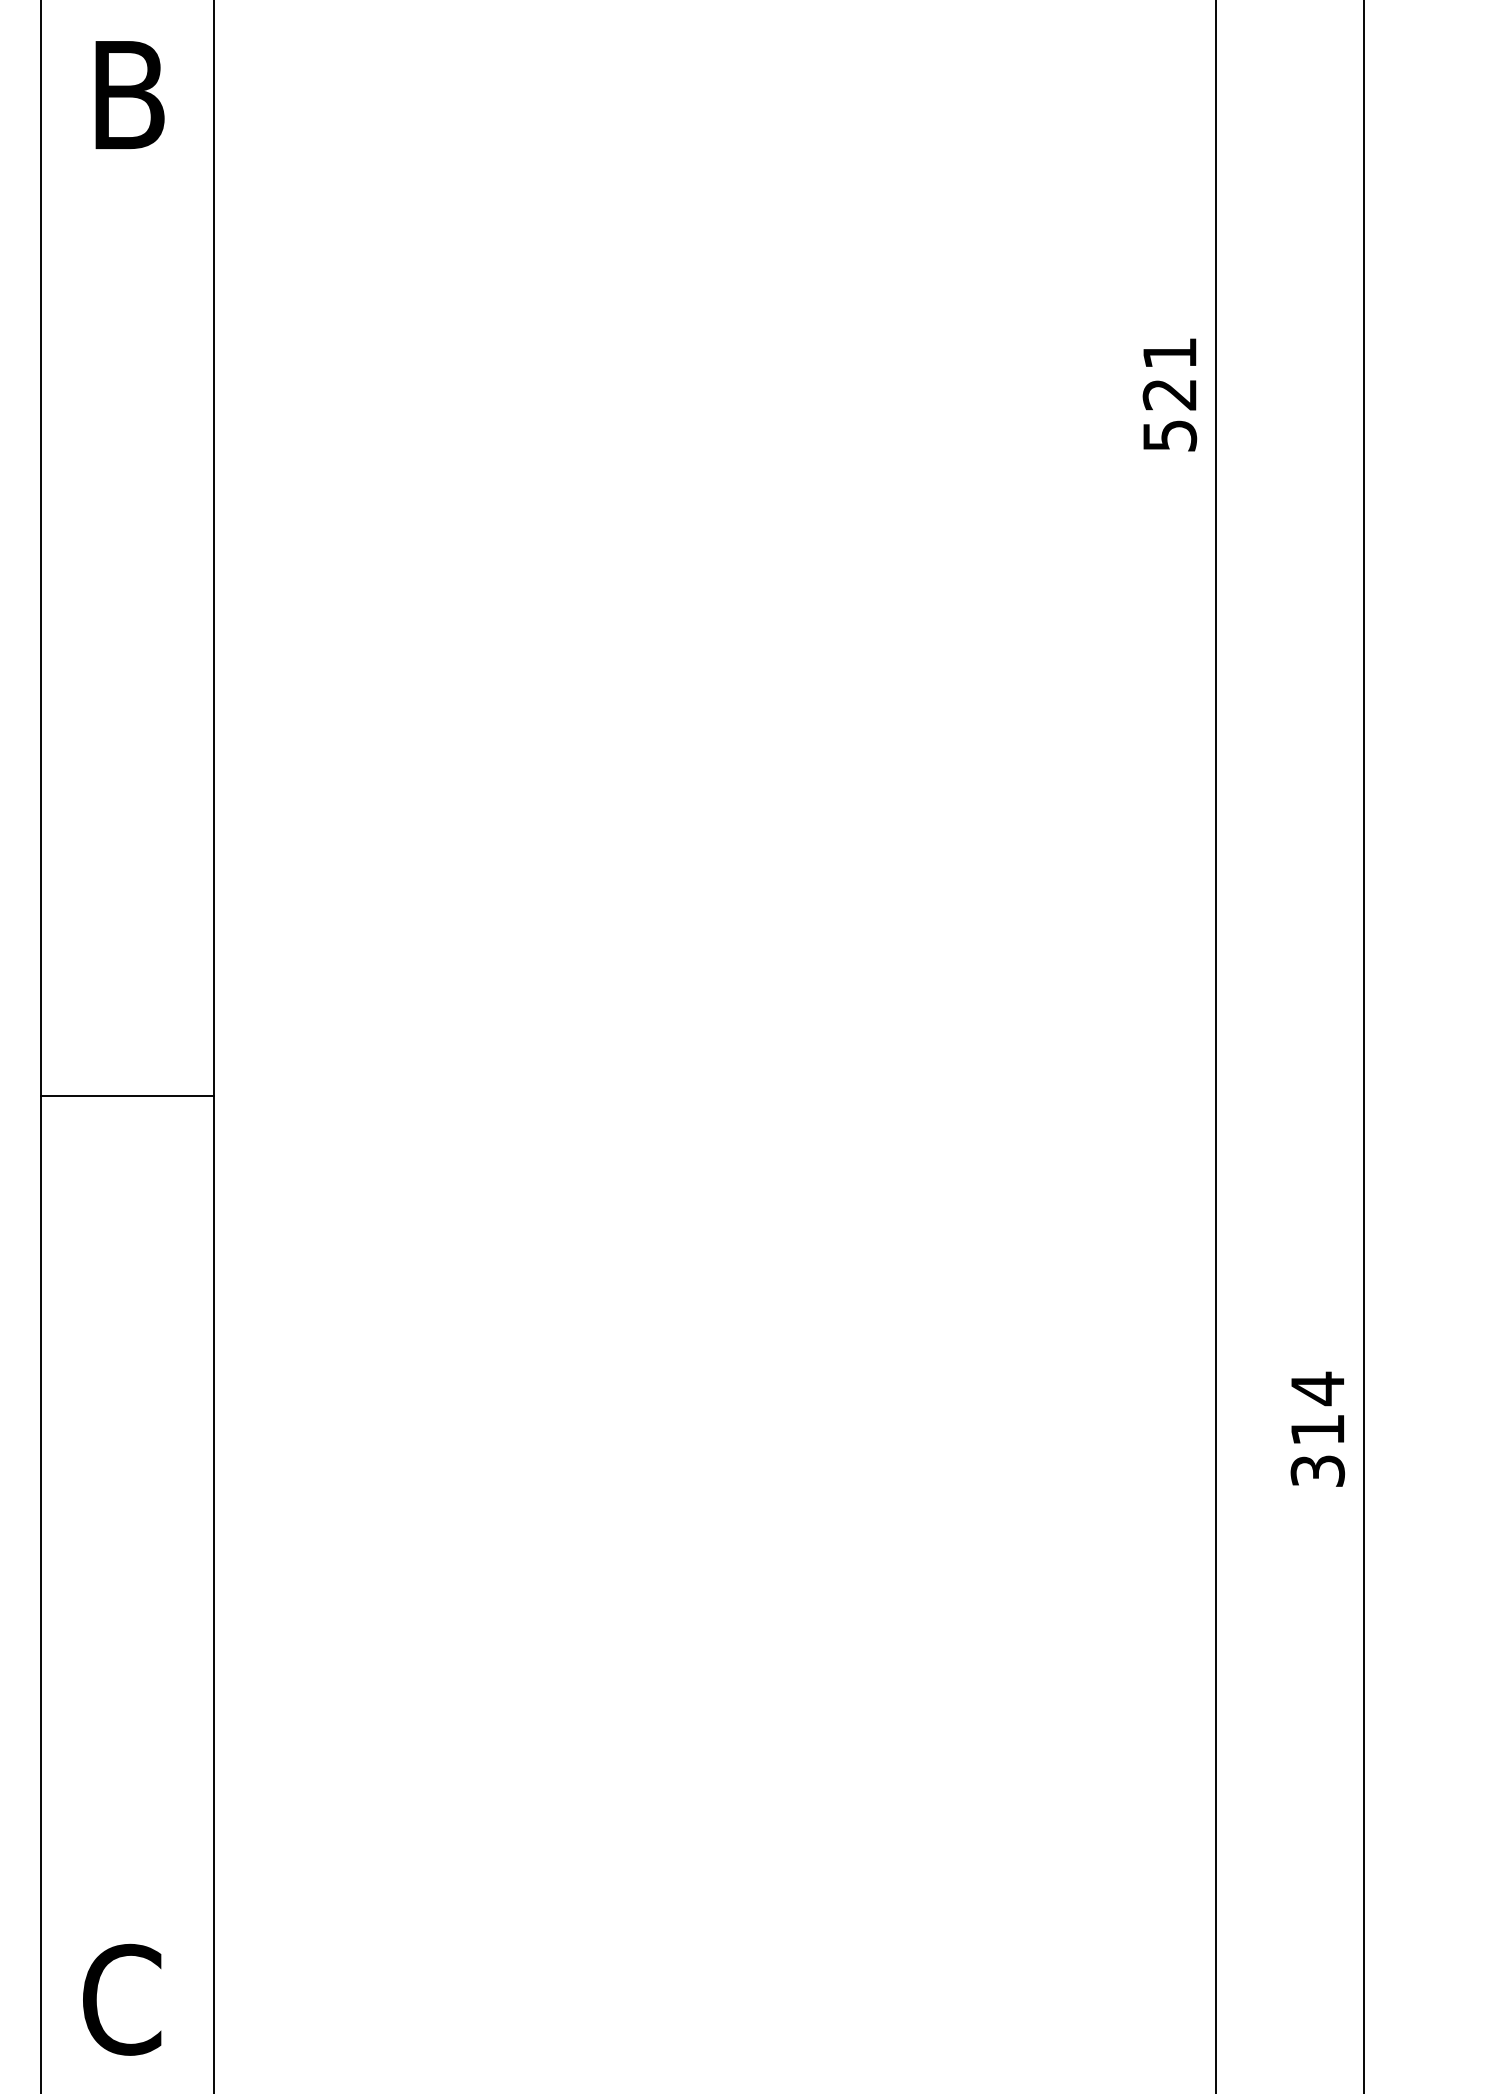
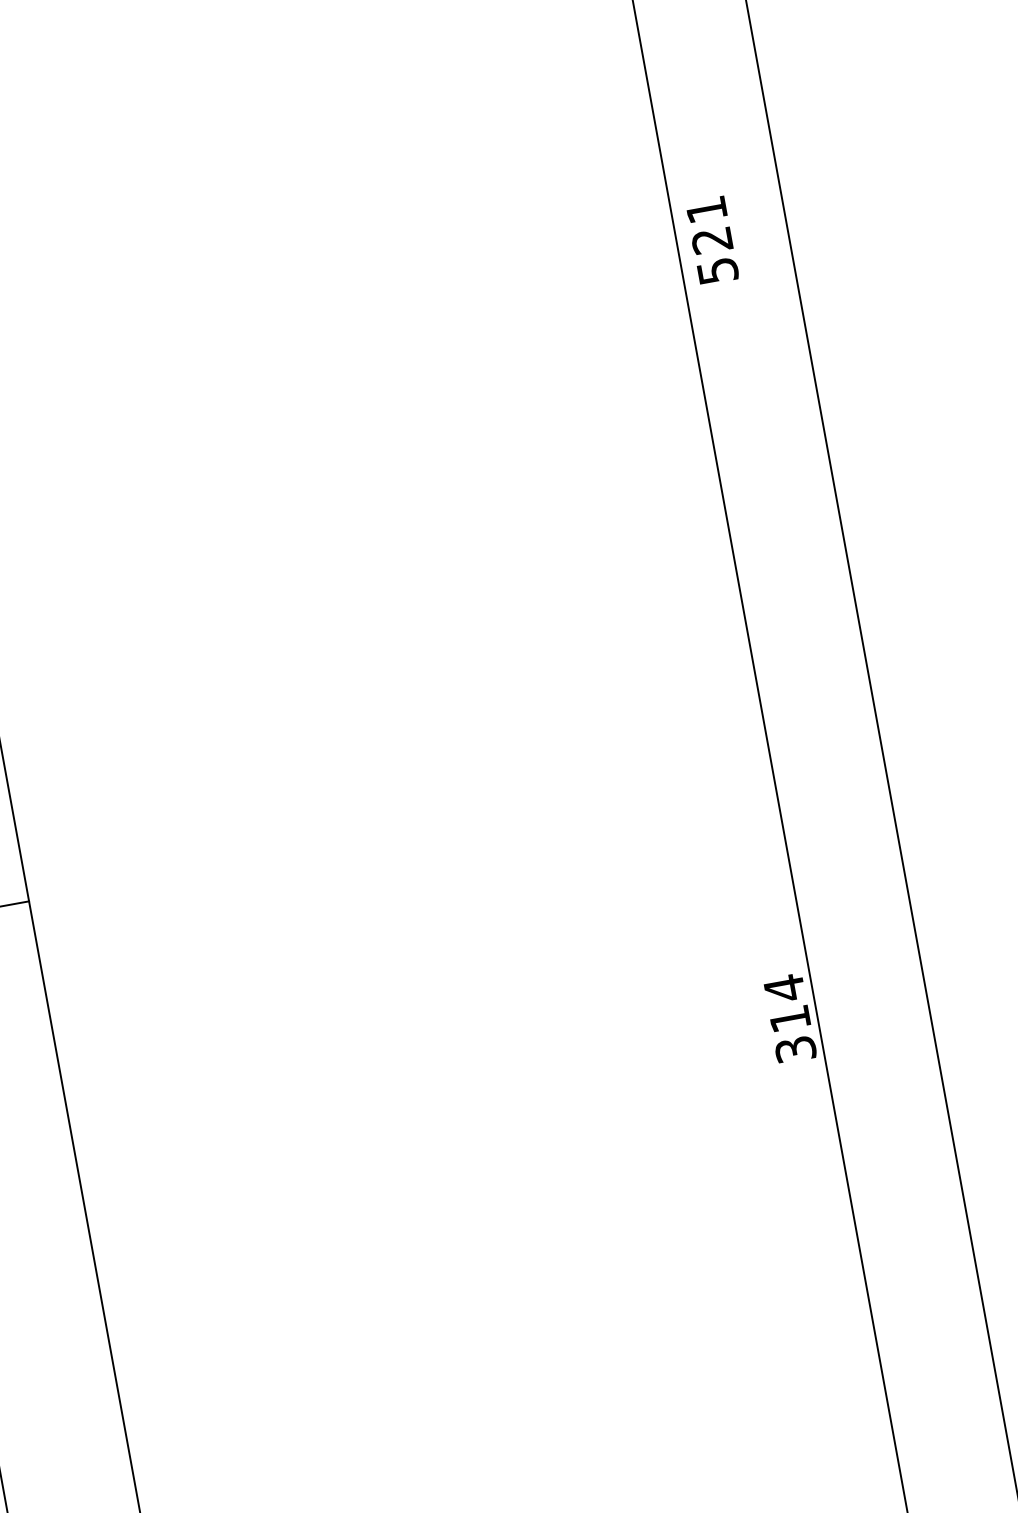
text: (1169, 394) -> (711, 240), moved
text: (1317, 1428) -> (789, 1018), moved

